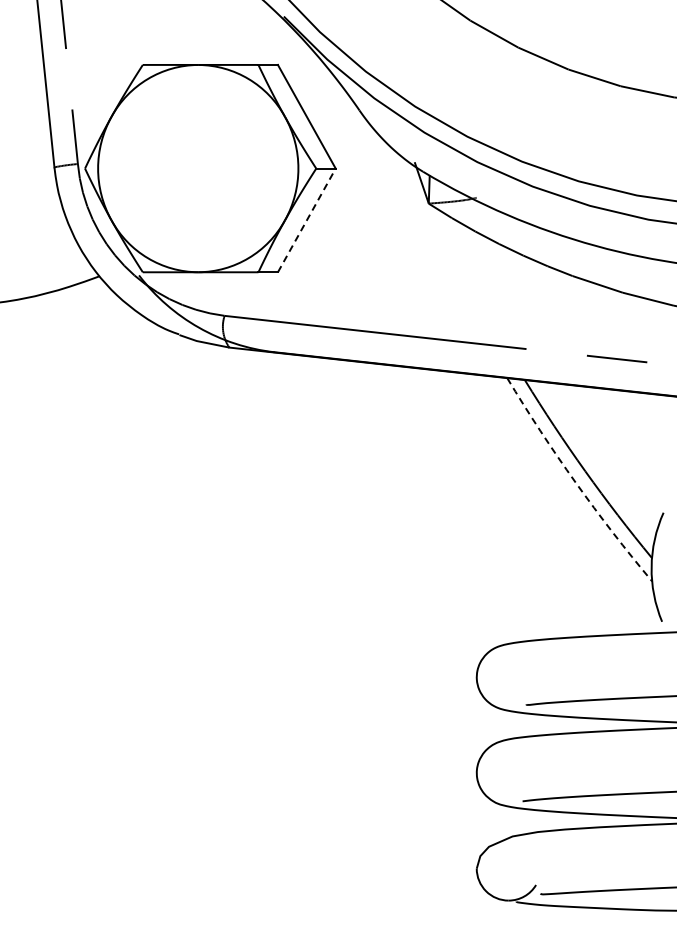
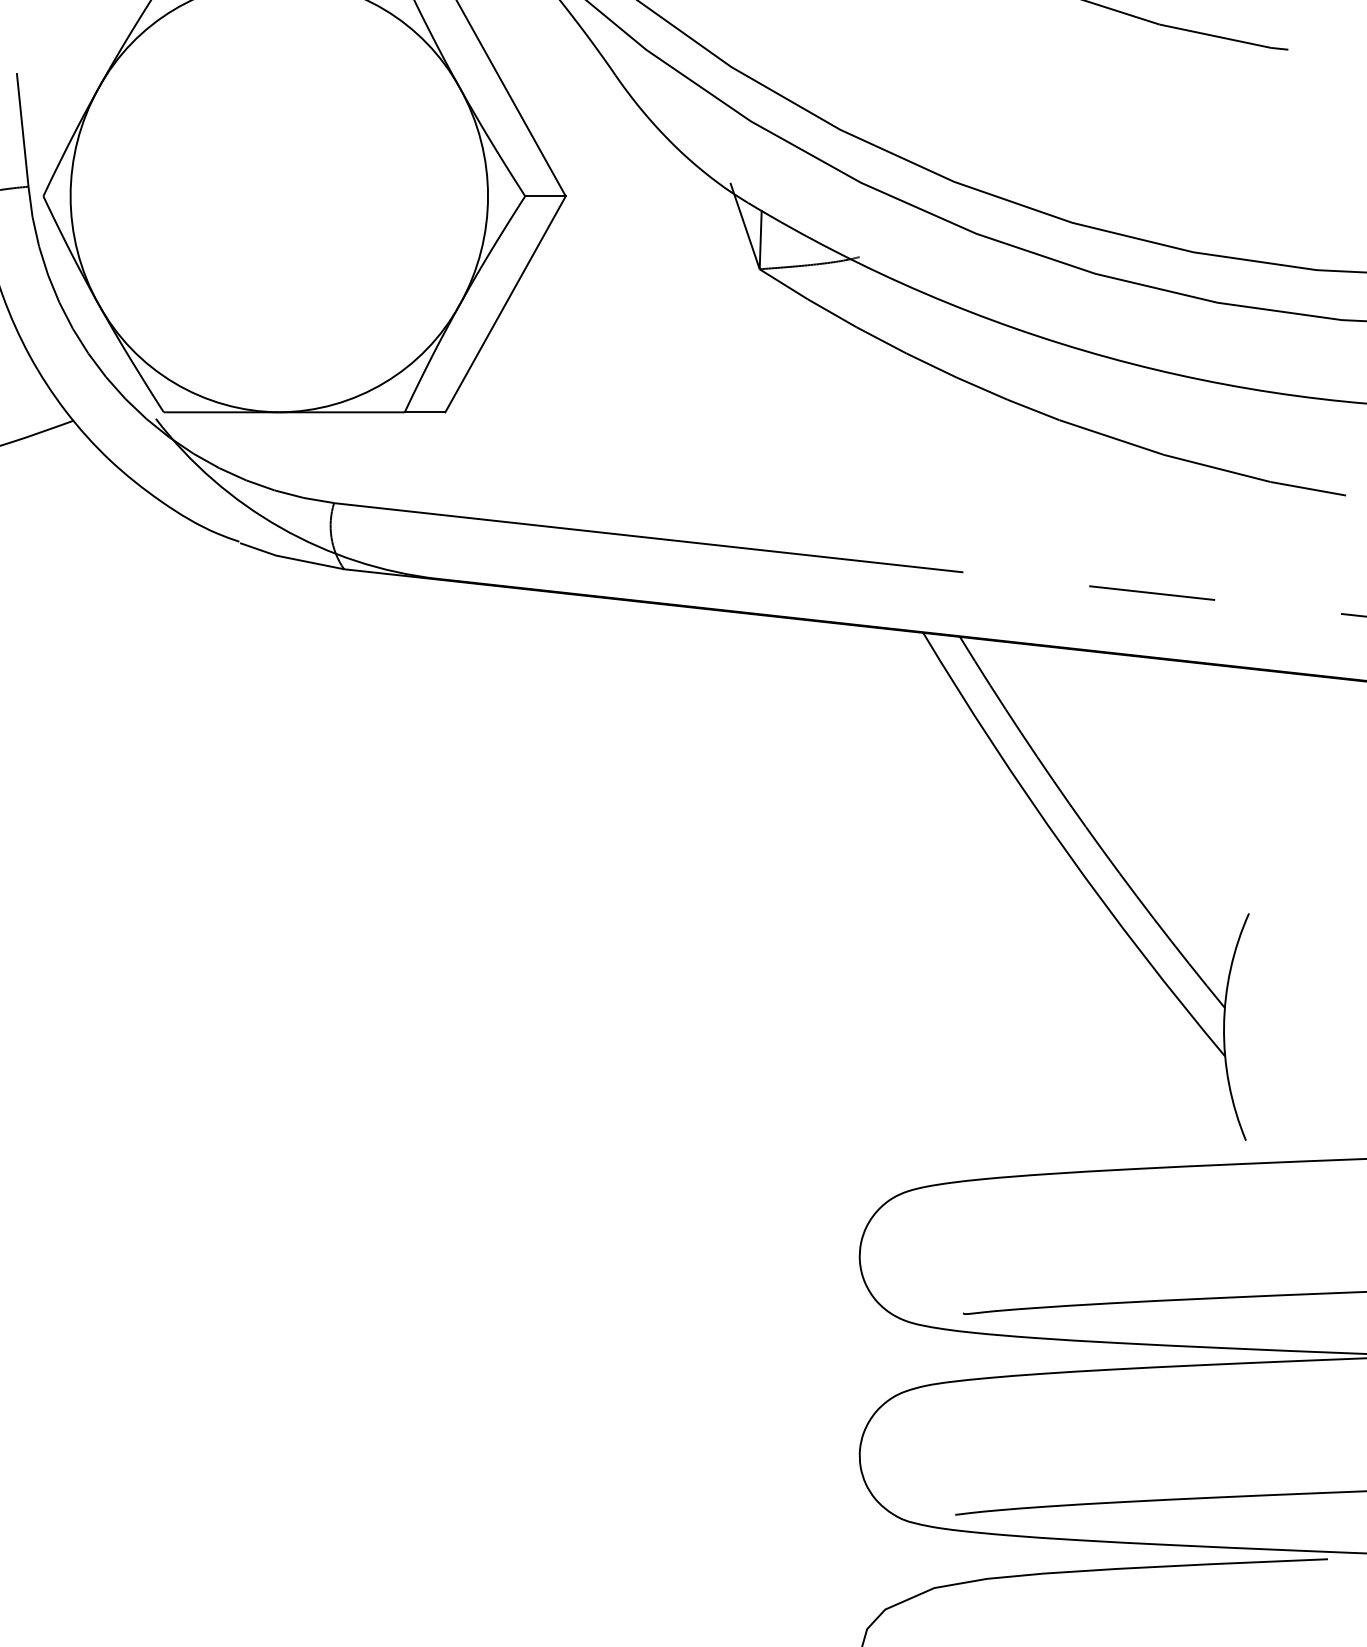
line: (307, 220) -> (506, 304), dashed -> solid
arc: (575, 482) -> (1065, 850), dashed -> solid

